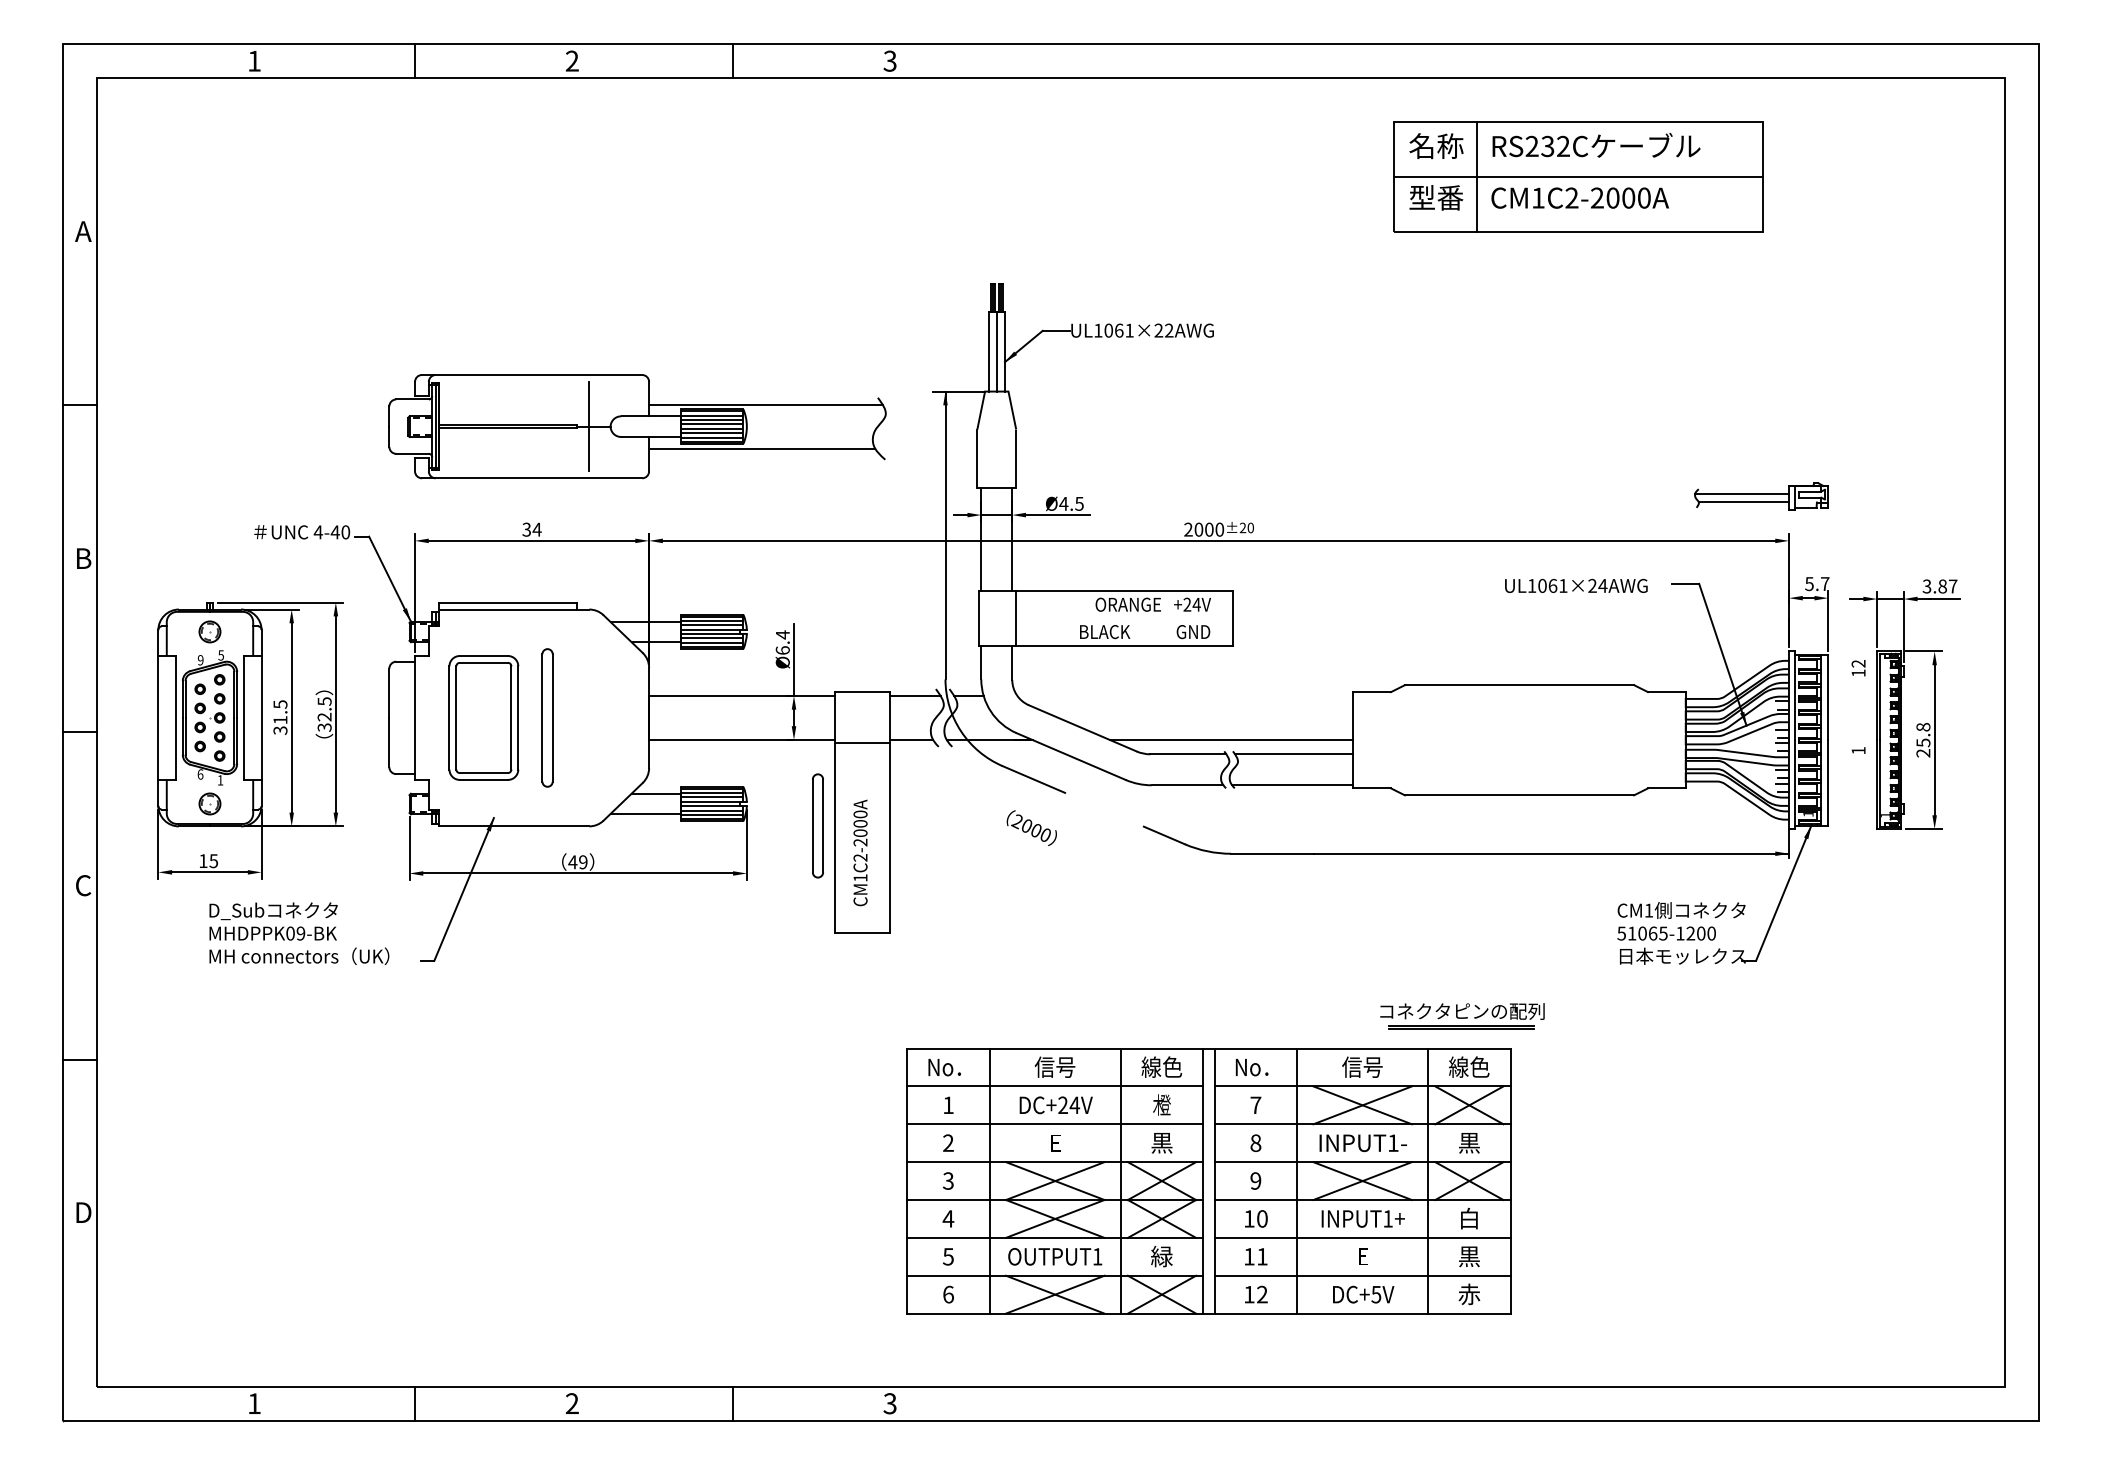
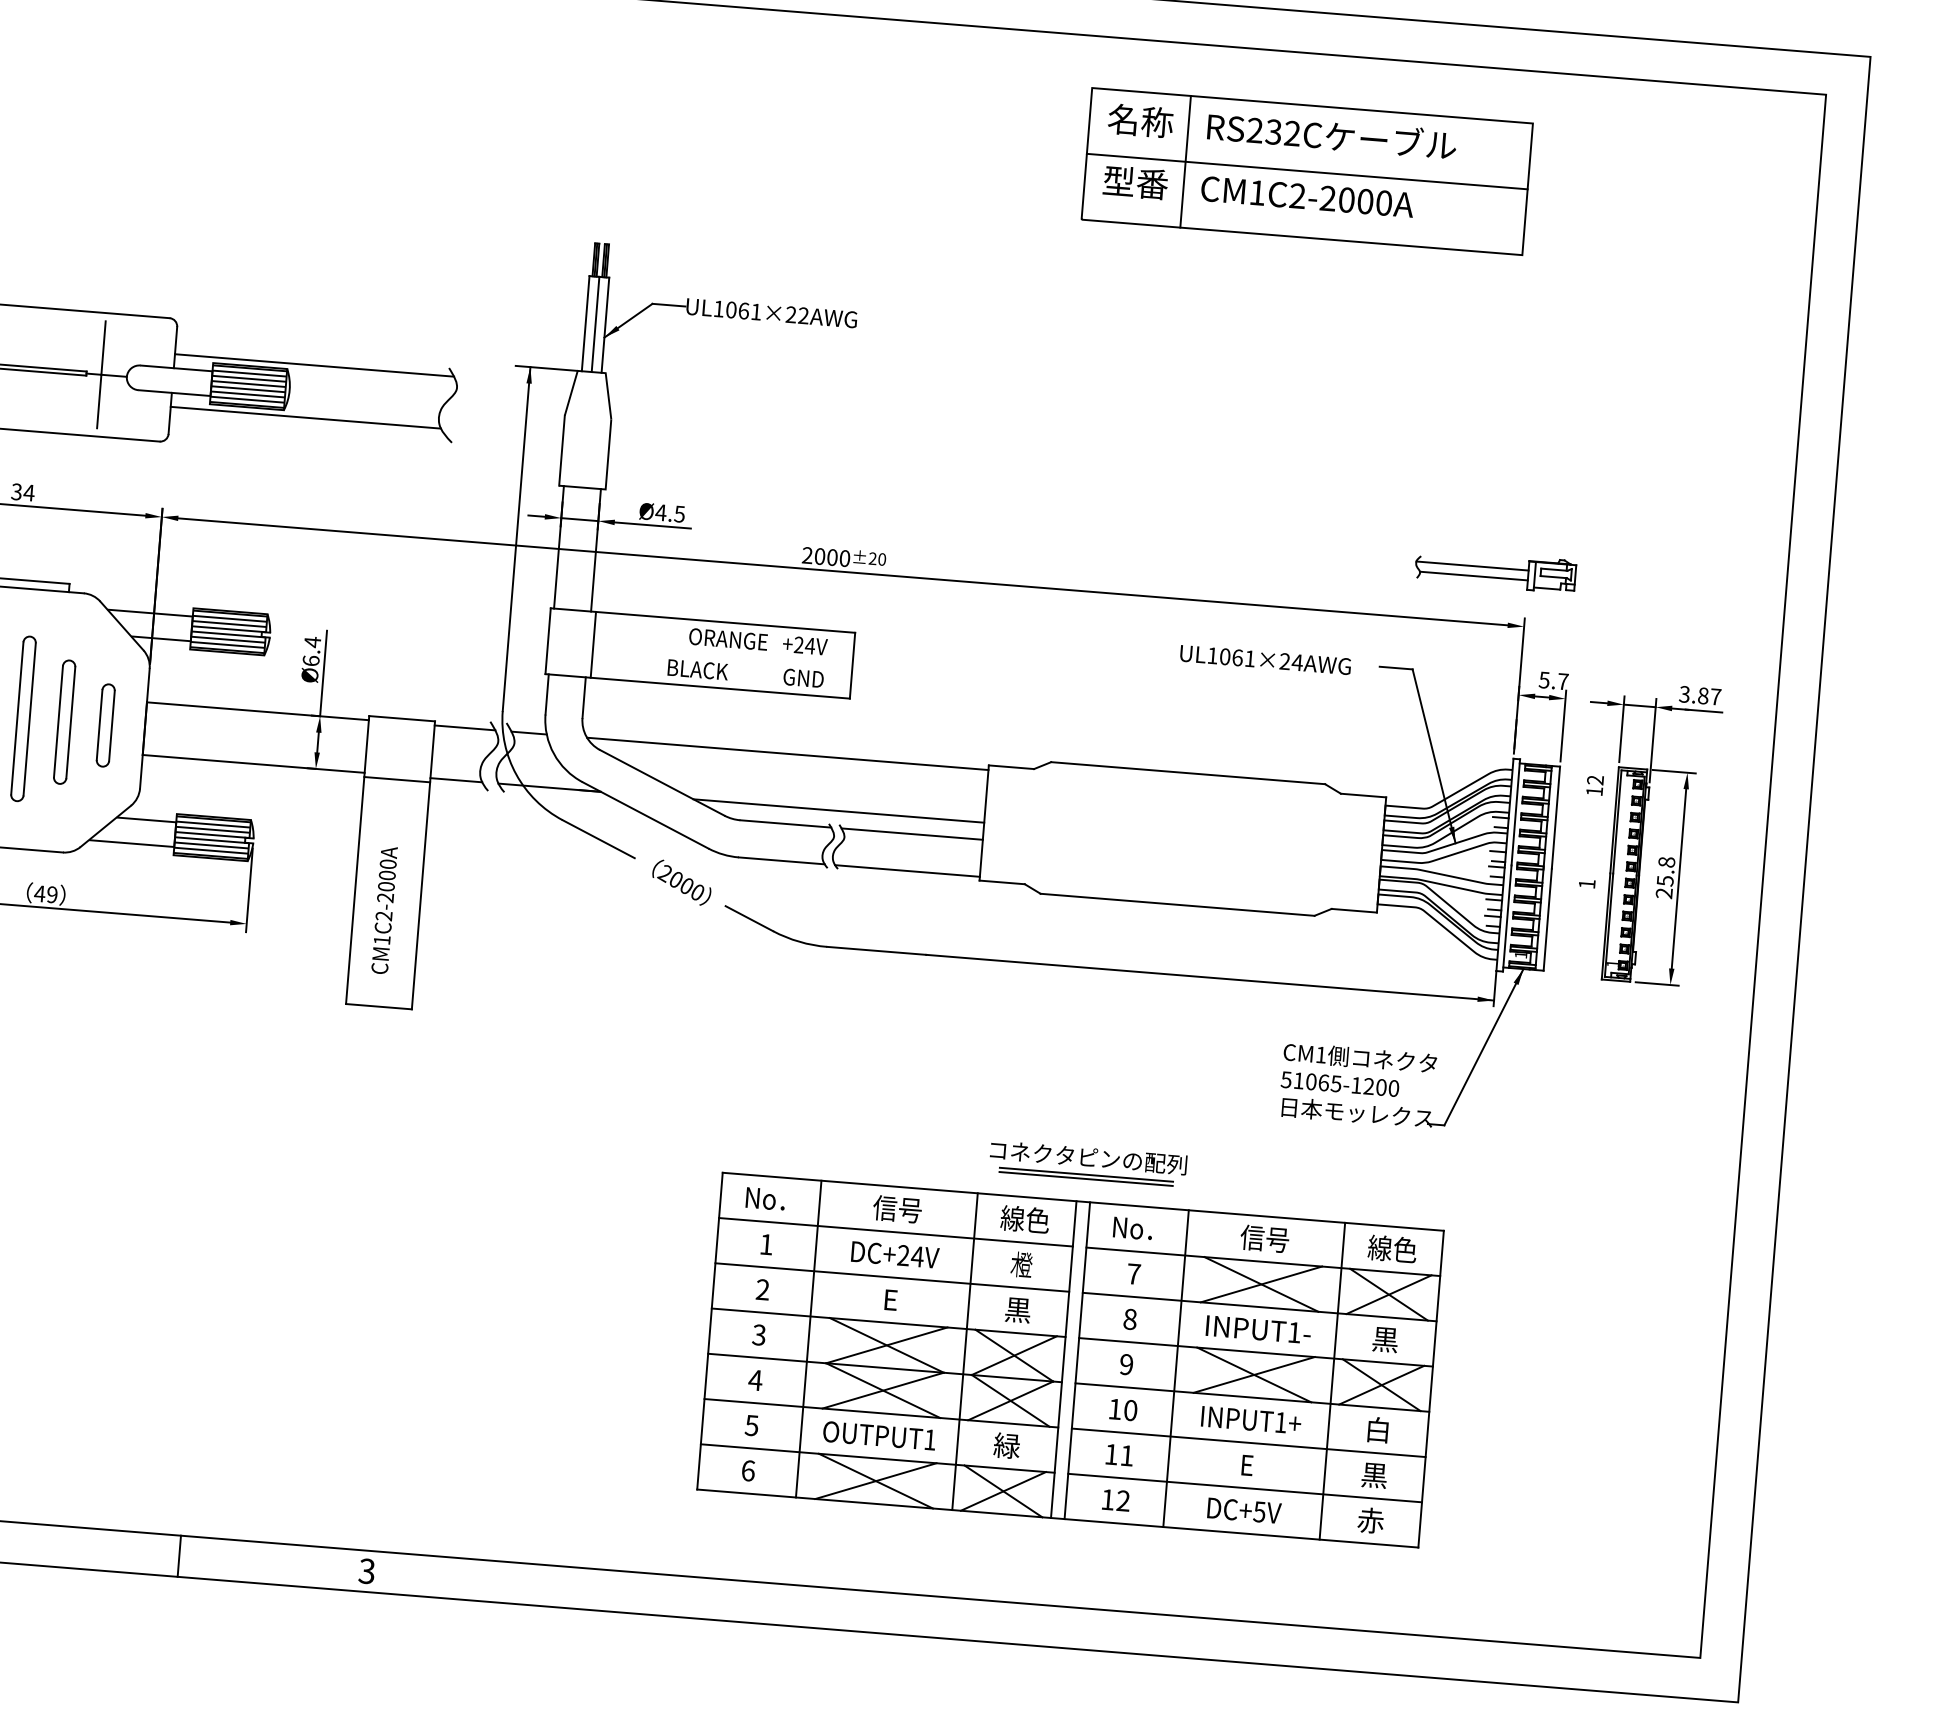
line: (1185, 695) -> (788, 753), added
part: (616, 717) -> (105, 724), added
part: (817, 825) -> (64, 721), moved
text: (1031, 827) -> (681, 881), moved
part: (1208, 1181) -> (1069, 1360), moved

